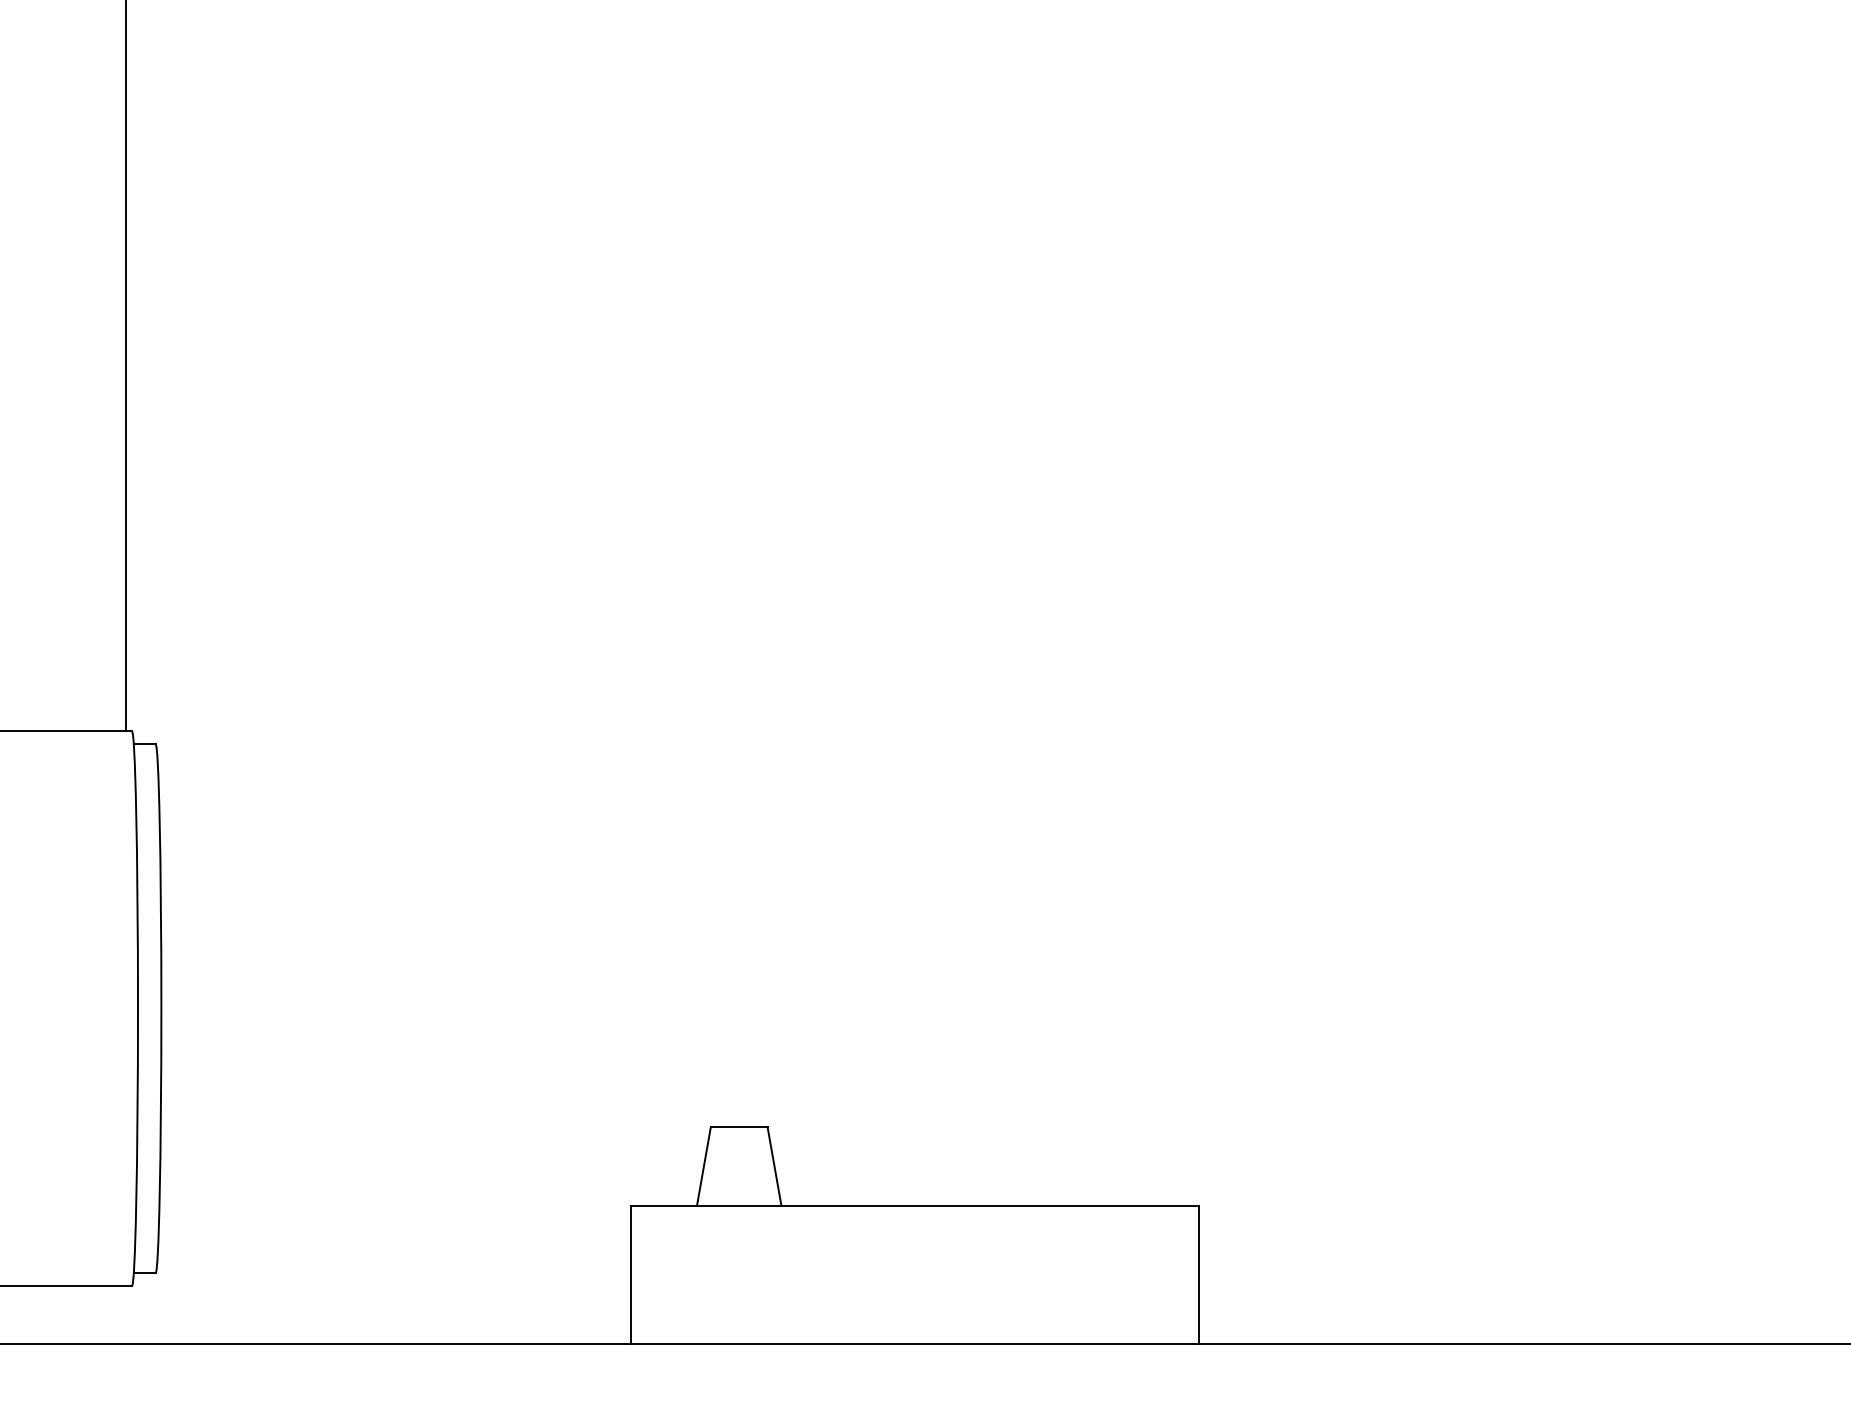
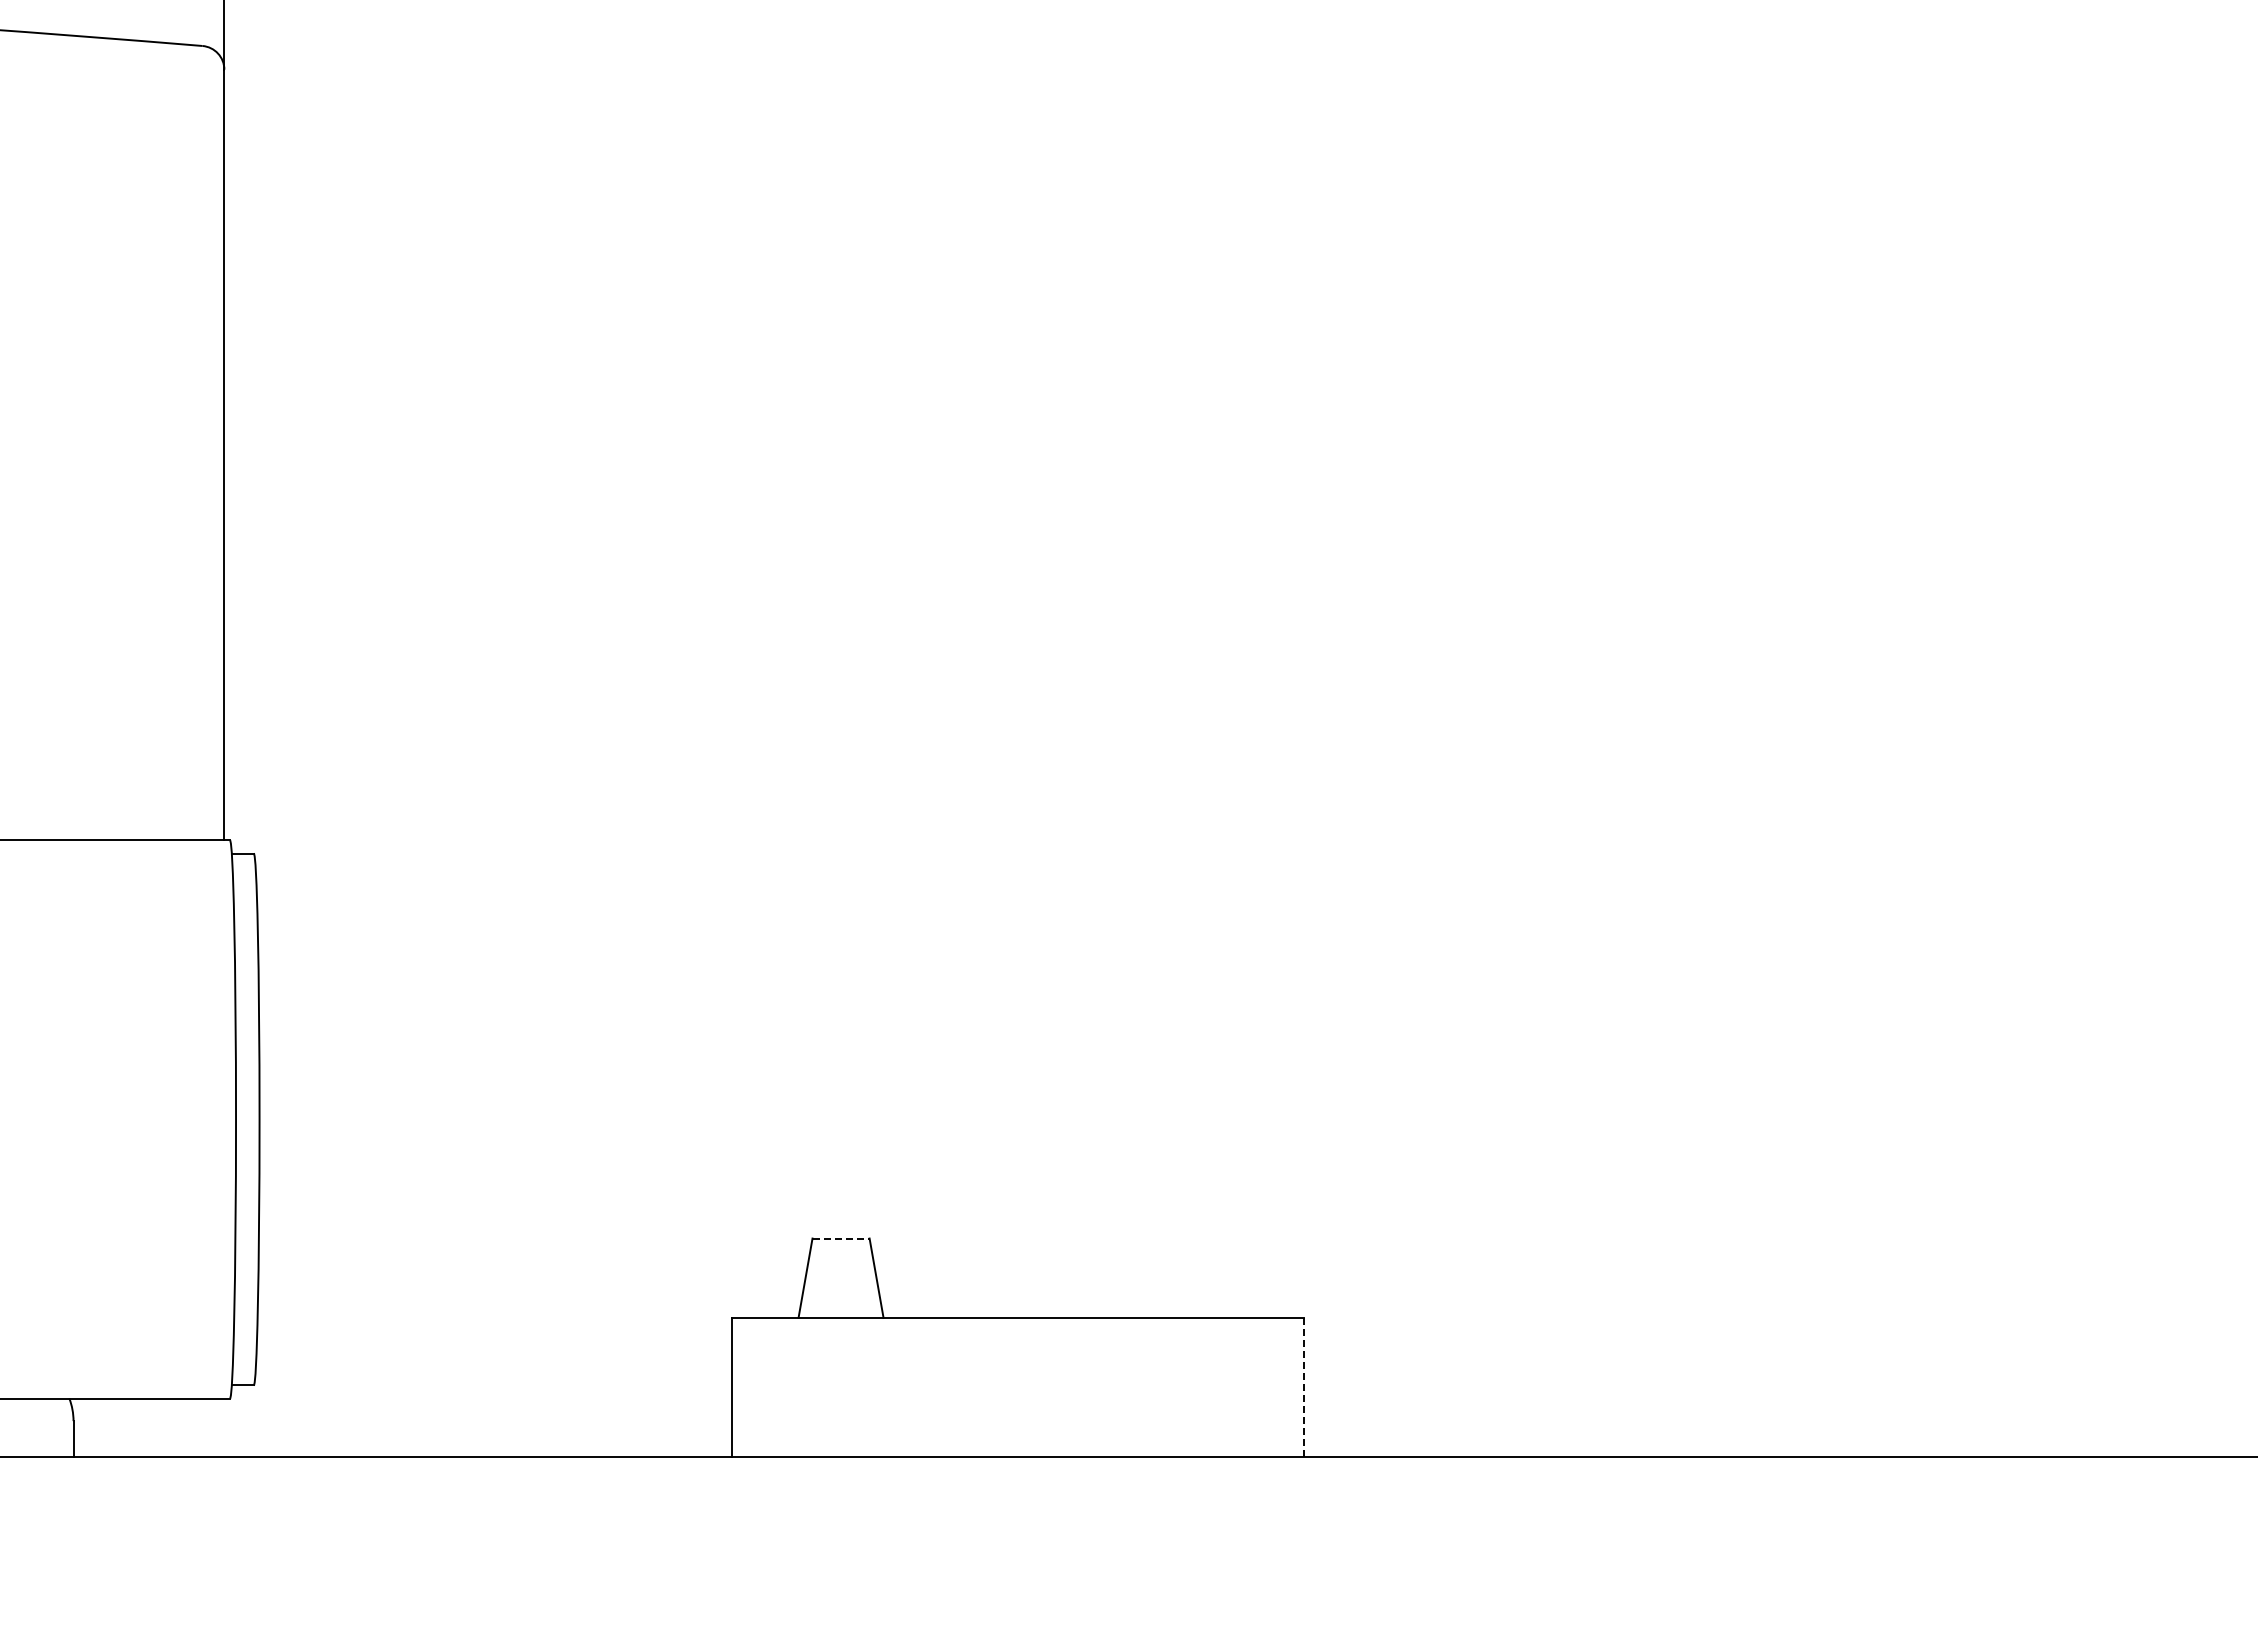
line: (739, 1126) -> (841, 1238), solid -> dashed
line: (1198, 1275) -> (1303, 1387), solid -> dashed

